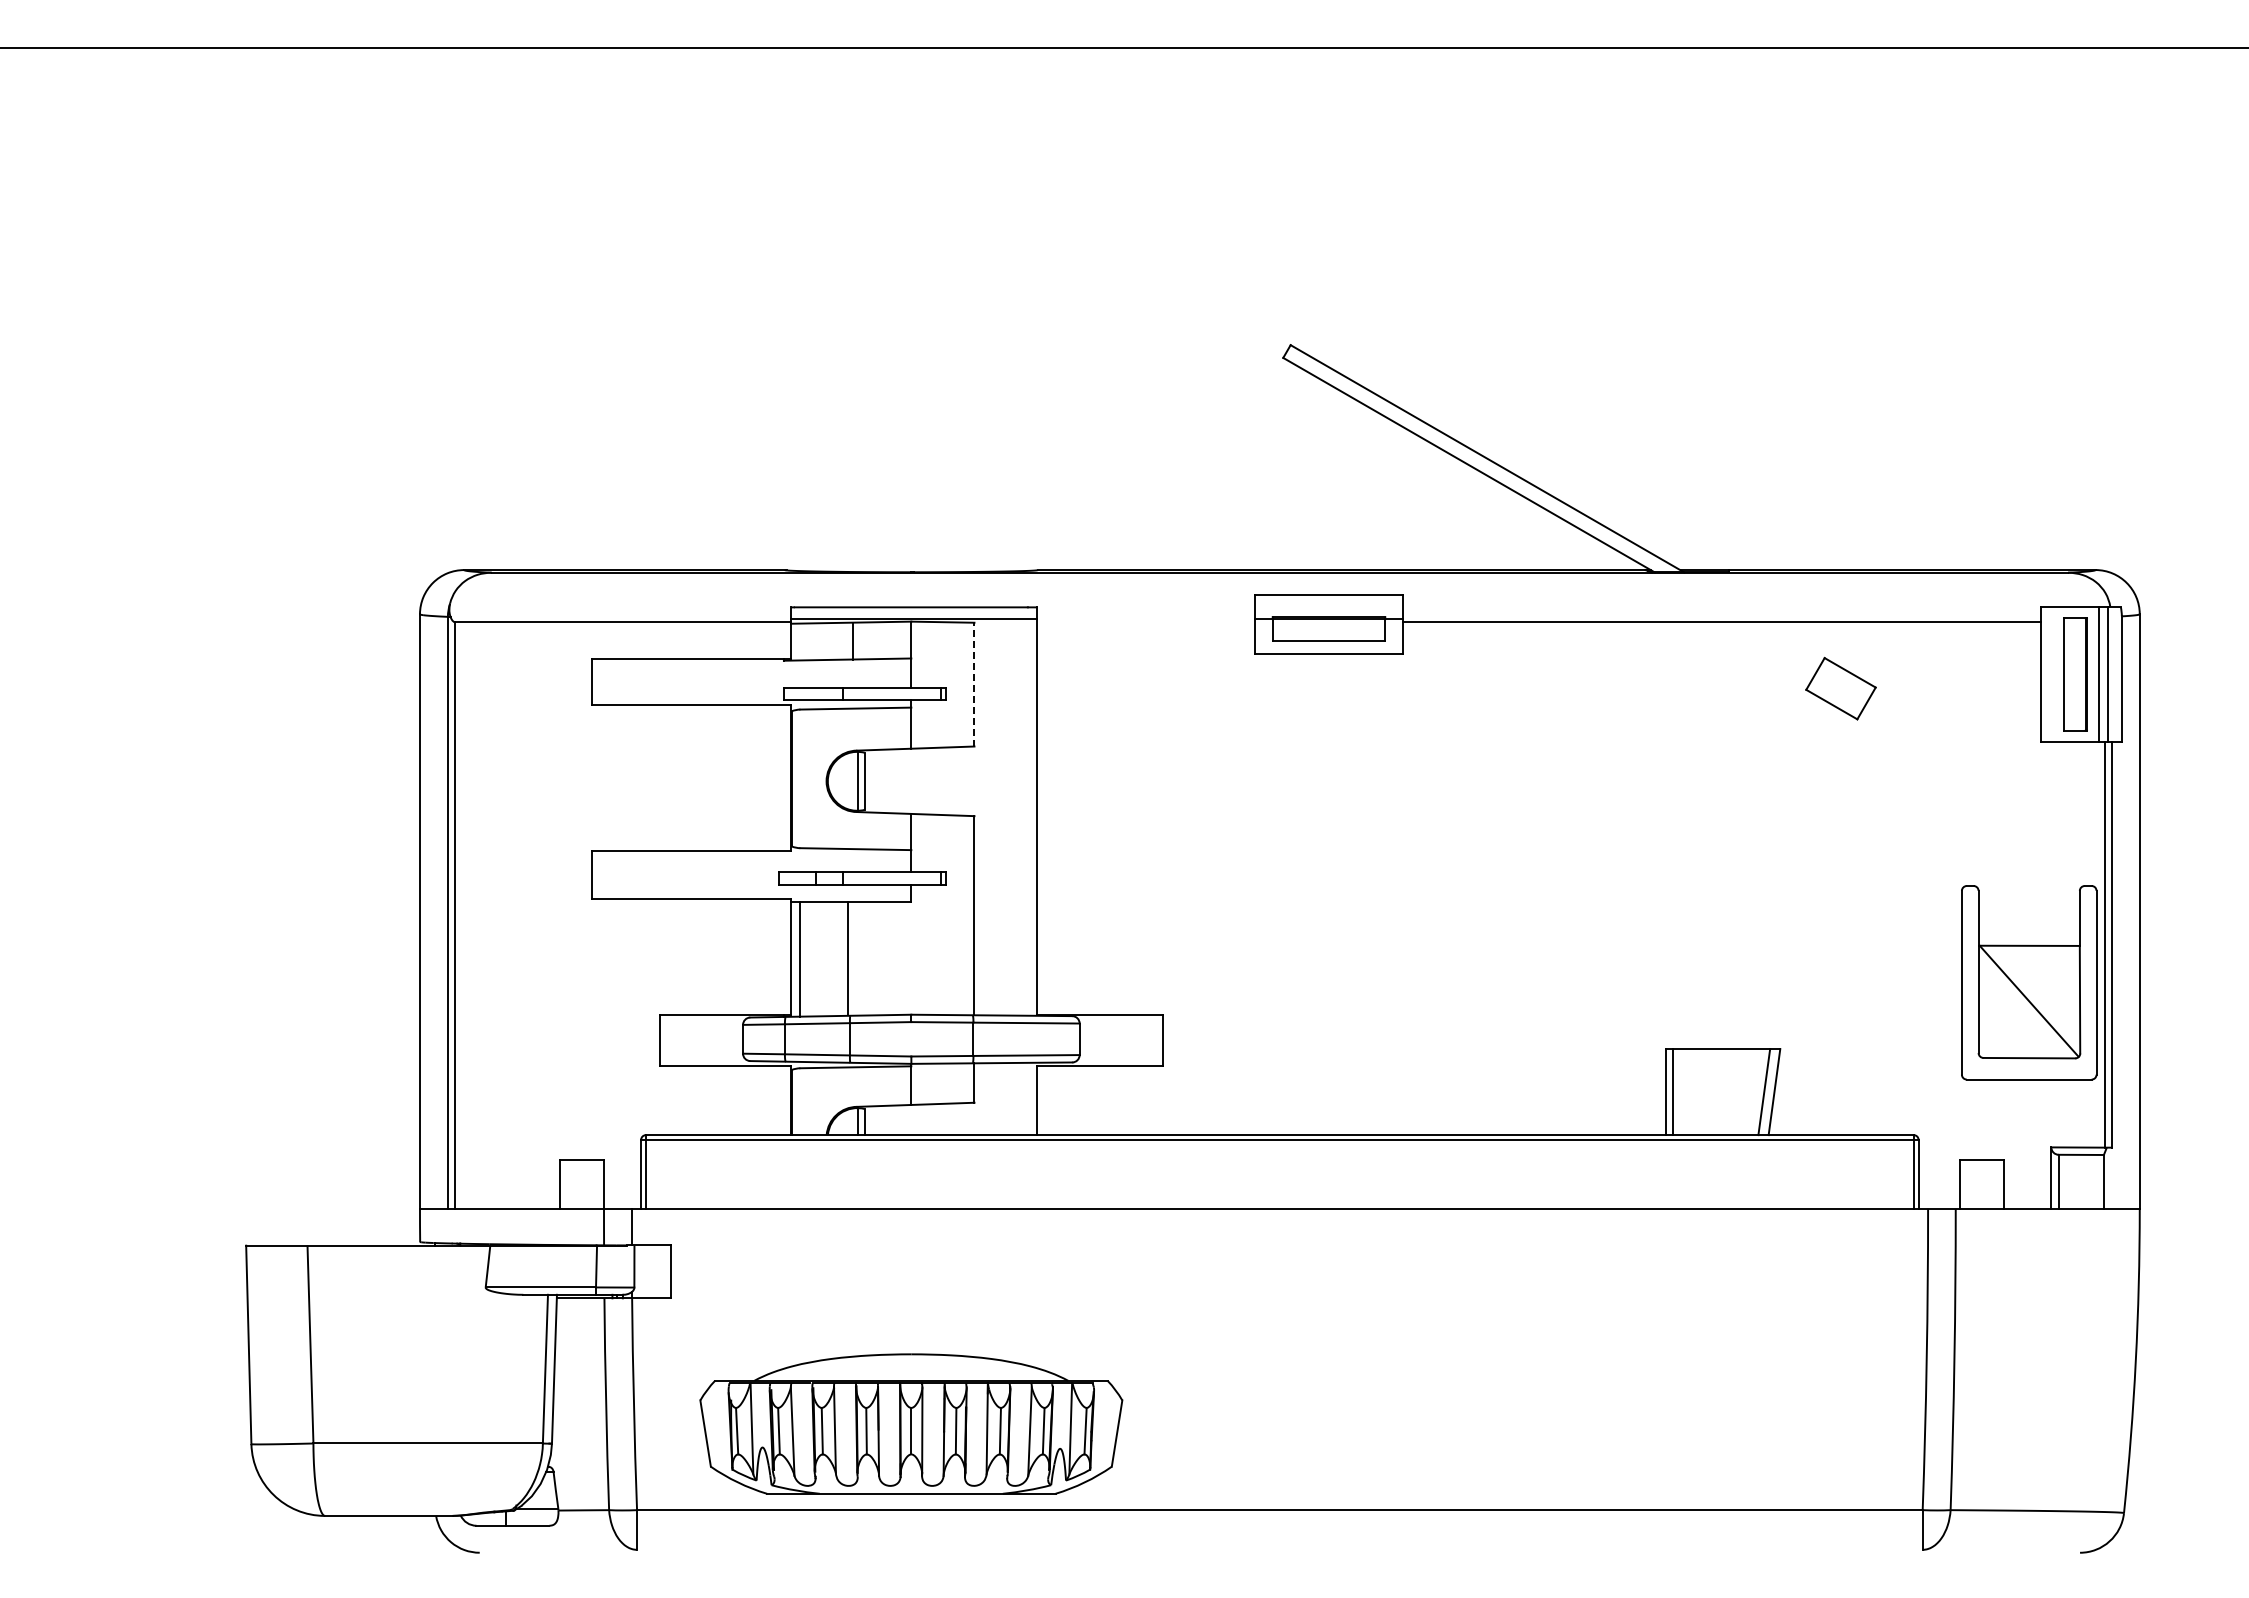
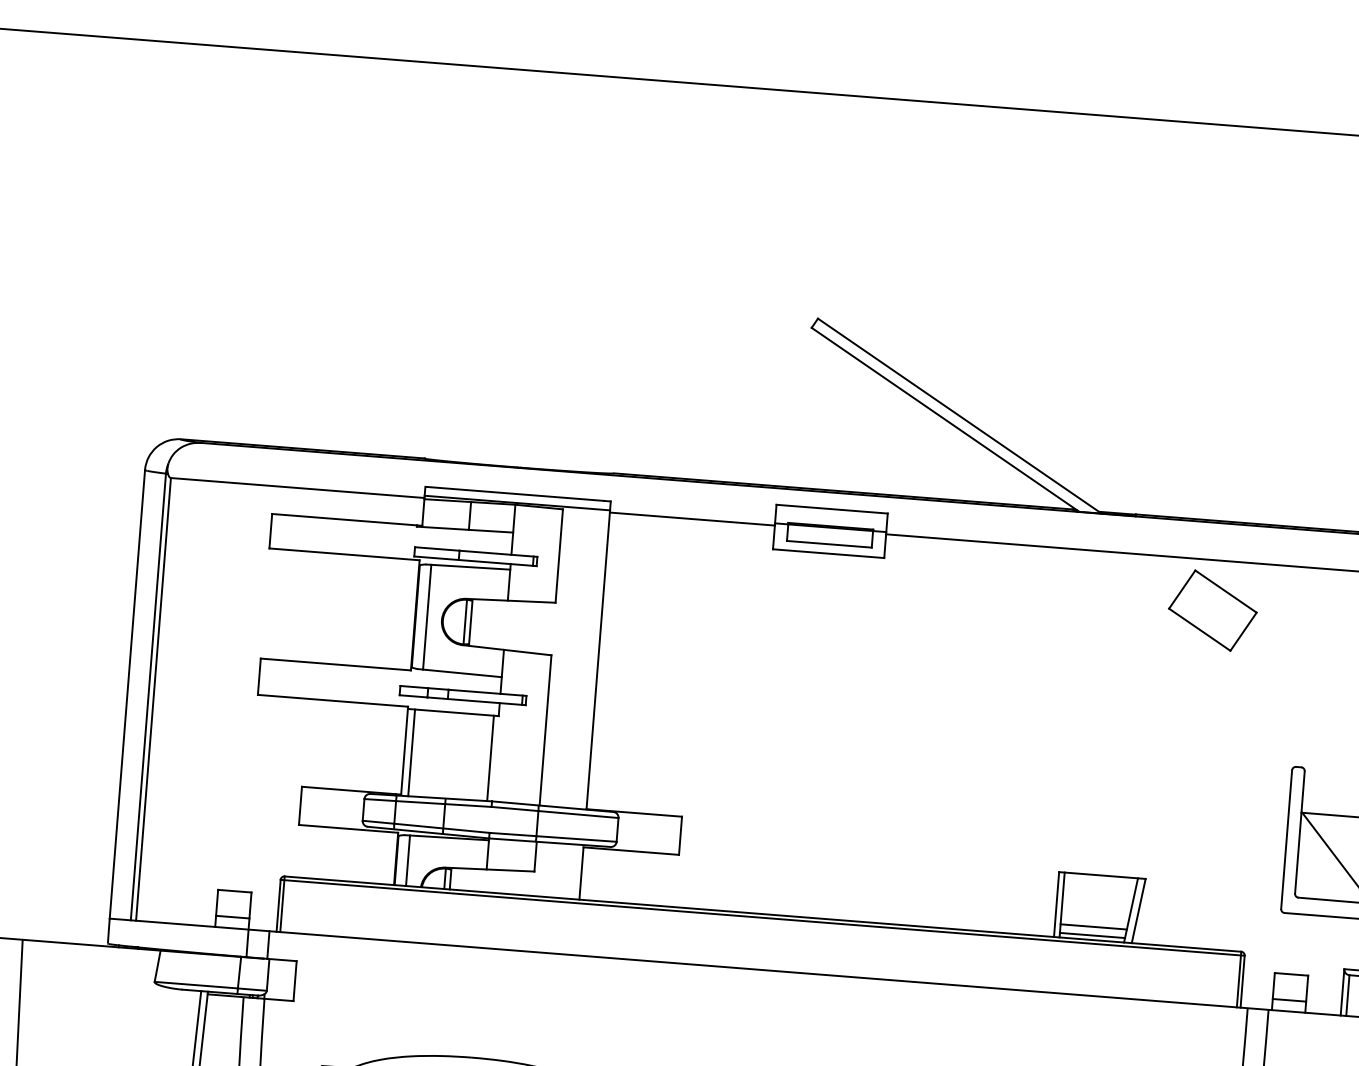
line: (1145, 622) -> (692, 519), added
line: (974, 684) -> (559, 555), dashed -> solid
part: (1840, 688) -> (1212, 610), size x1.67
line: (806, 778) -> (426, 616), added
line: (847, 957) -> (490, 757), moved
line: (806, 1101) -> (407, 860), added
line: (1716, 1117) -> (1093, 926), added
line: (1715, 1129) -> (1092, 935), added
line: (581, 1194) -> (232, 917), added
line: (1982, 1194) -> (1289, 1000), added

